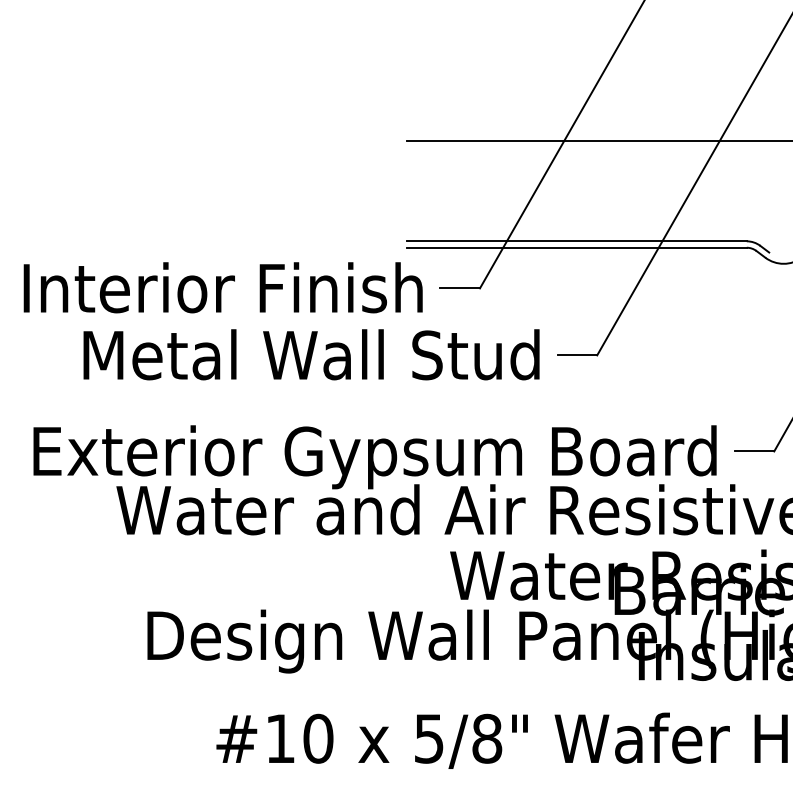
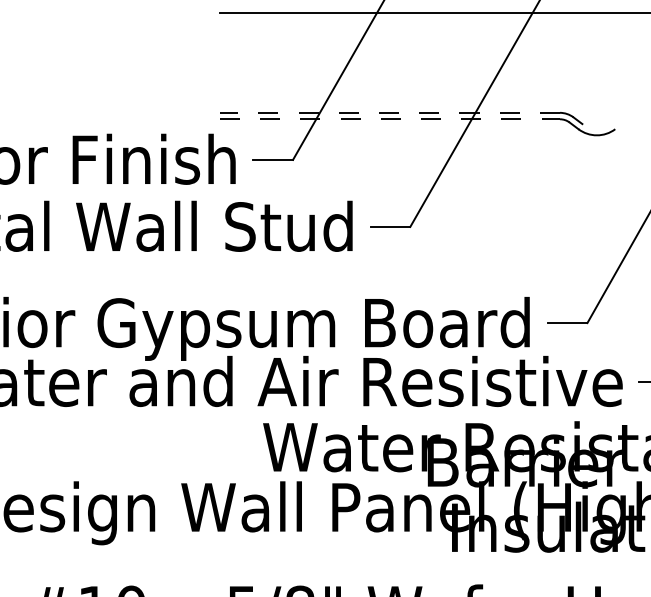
line: (576, 241) -> (389, 113), solid -> dashed
line: (576, 247) -> (389, 119), solid -> dashed

